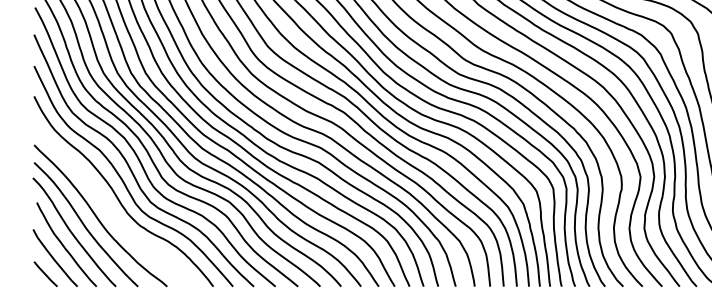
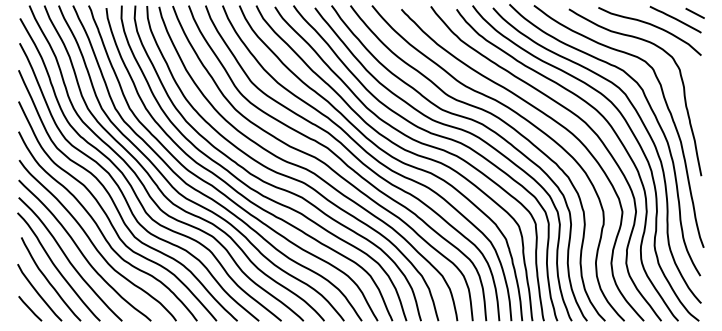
curve: (109, 208) -> (93, 243), added

